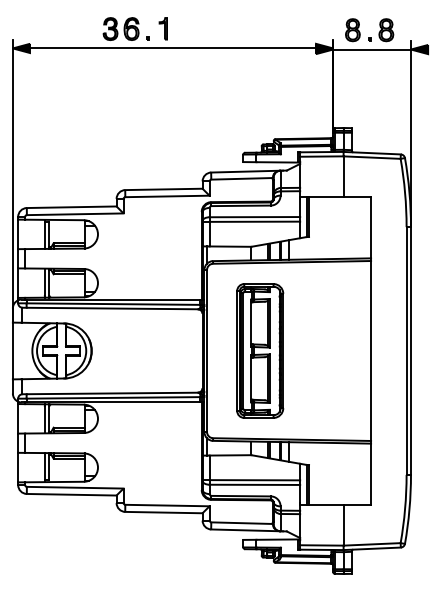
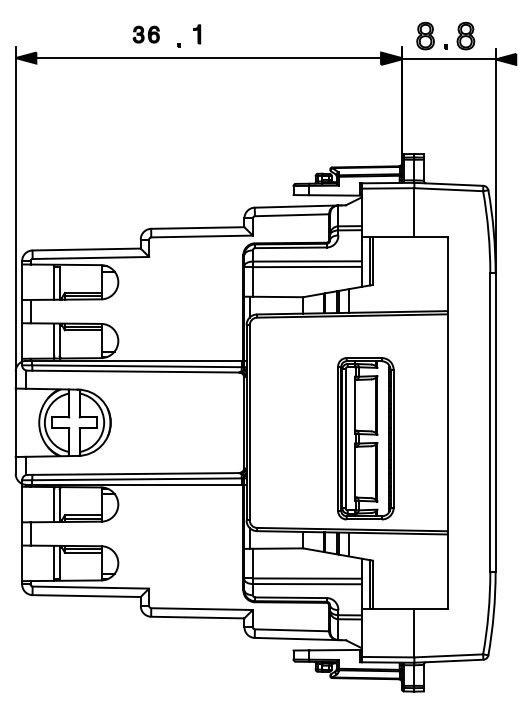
part: (121, 28) -> (146, 34), size x0.6
part: (162, 28) -> (196, 34), size x0.7
part: (259, 350) -> (365, 438), moved

